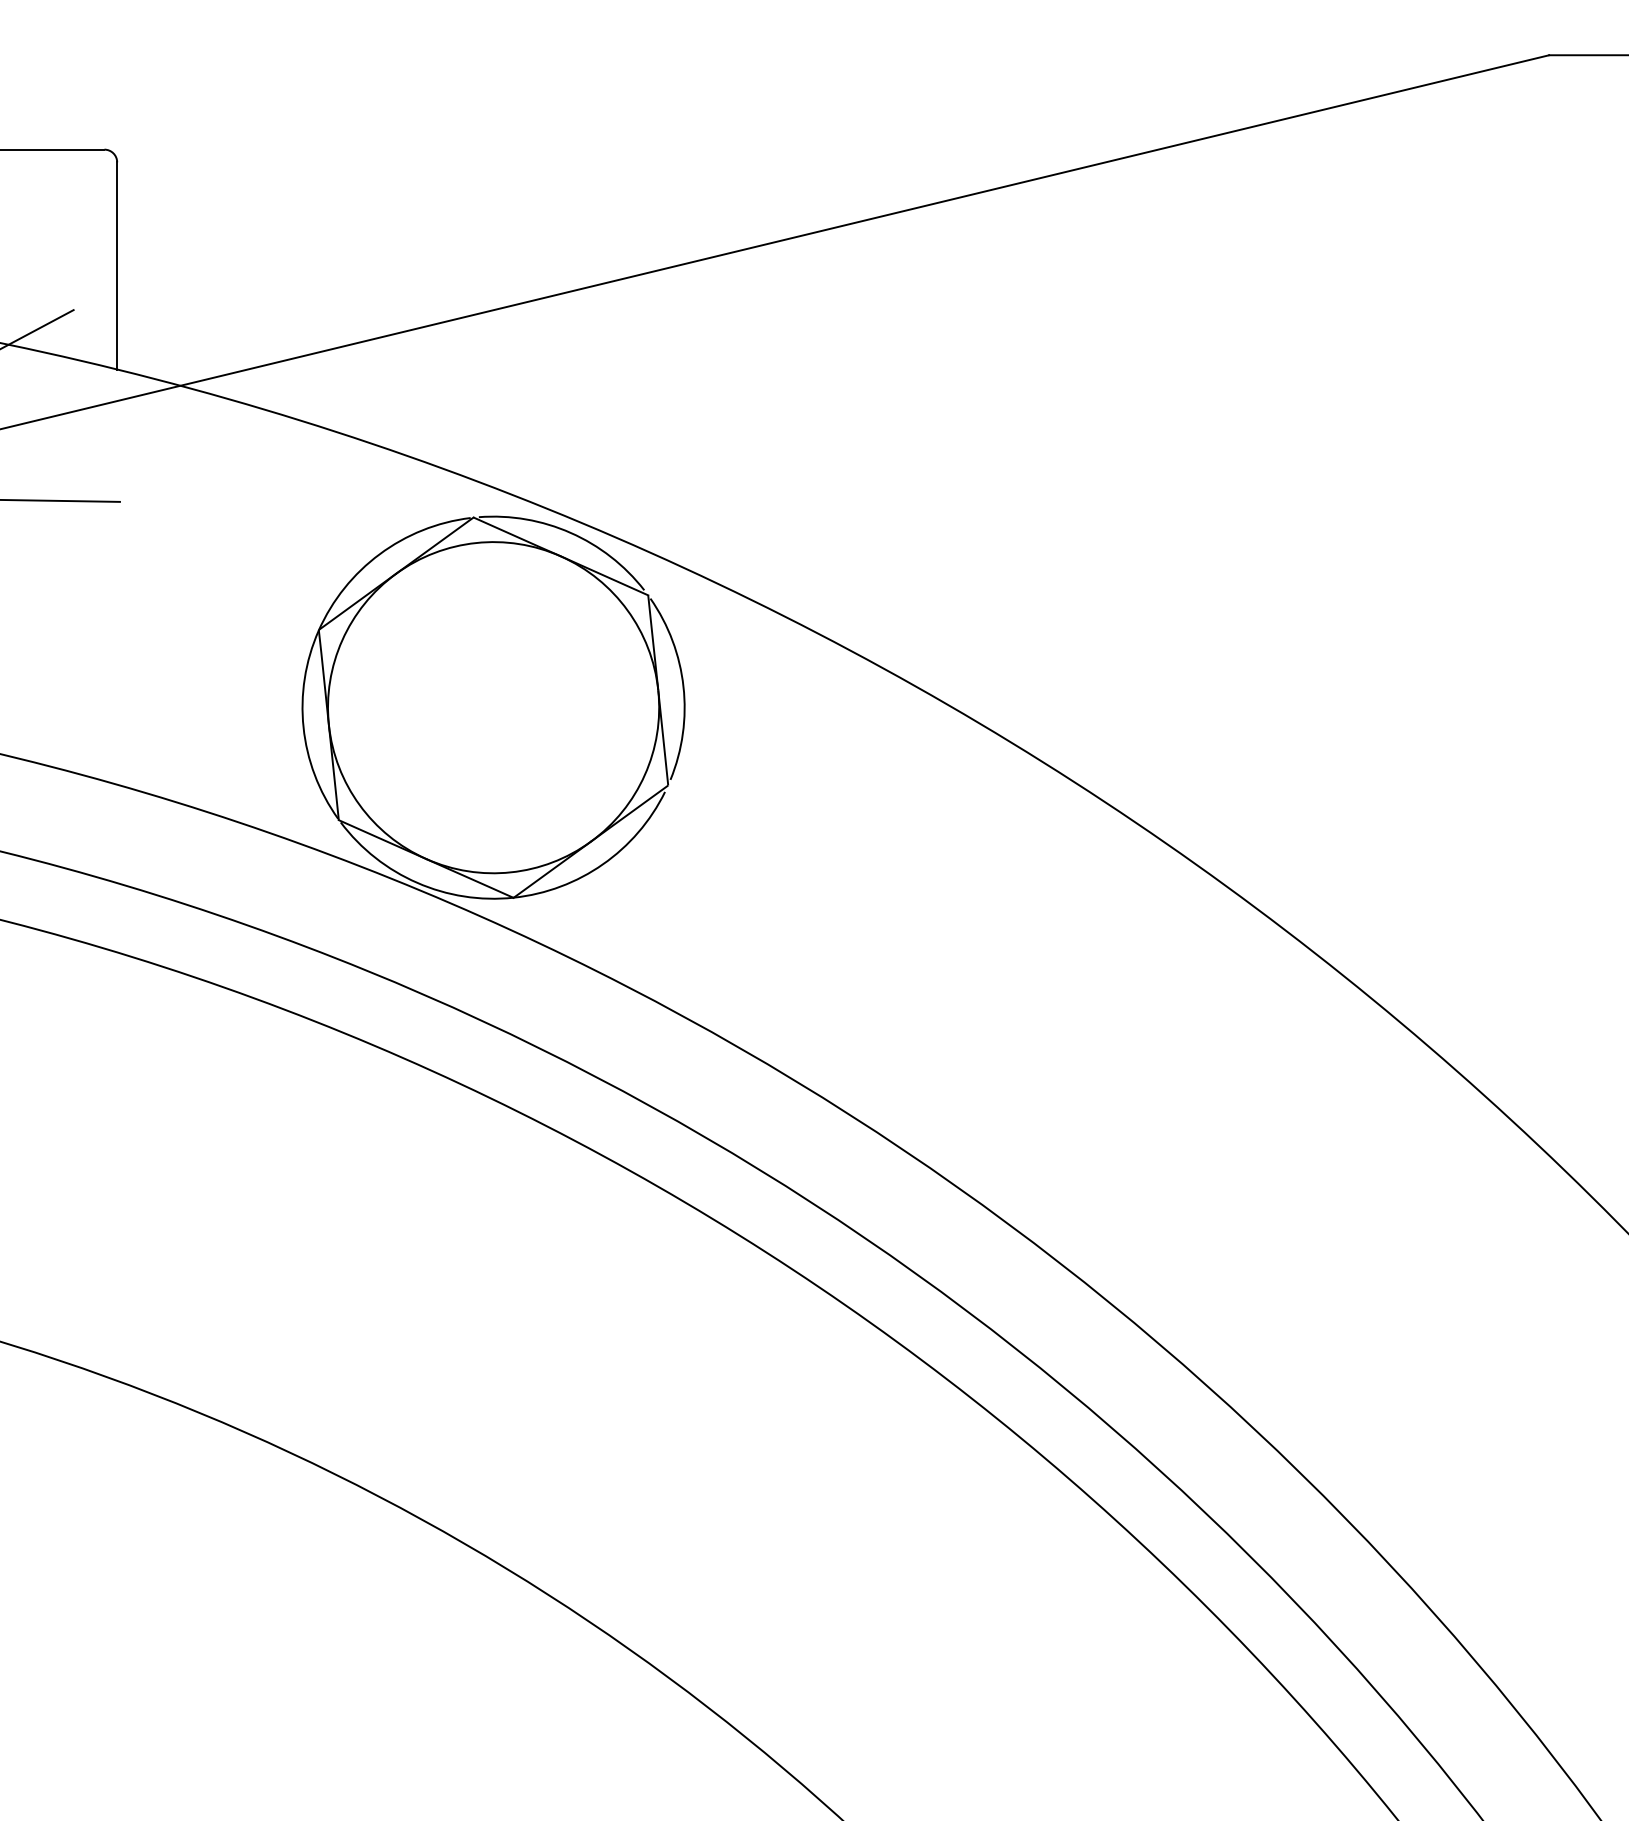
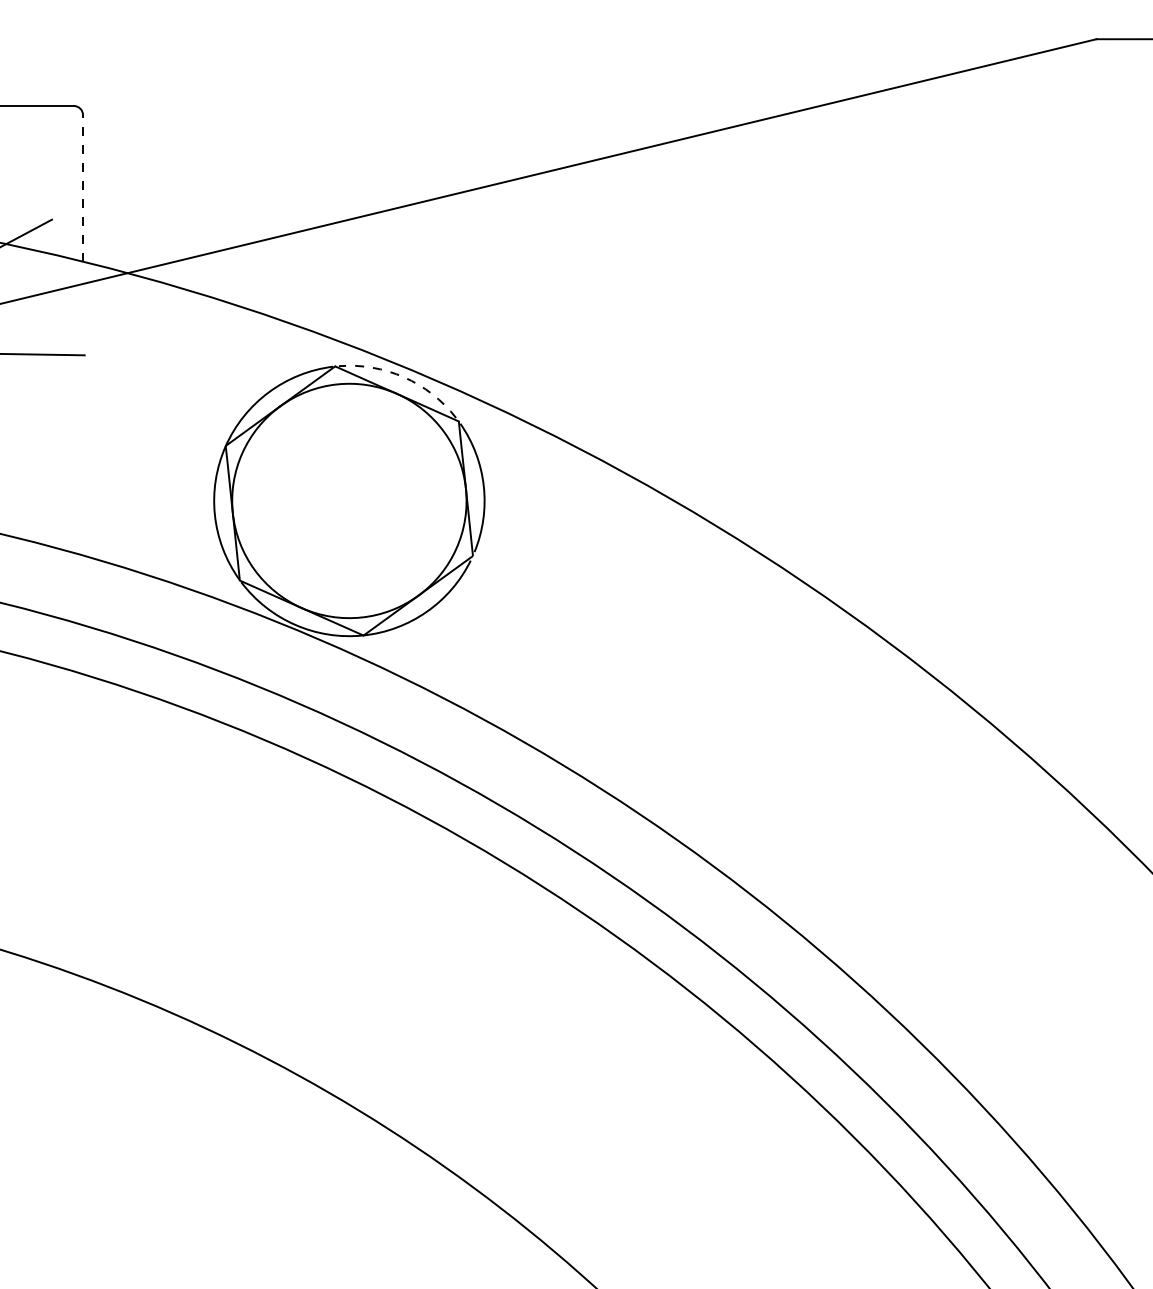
line: (117, 266) -> (83, 188), solid -> dashed
arc: (570, 532) -> (403, 376), solid -> dashed

